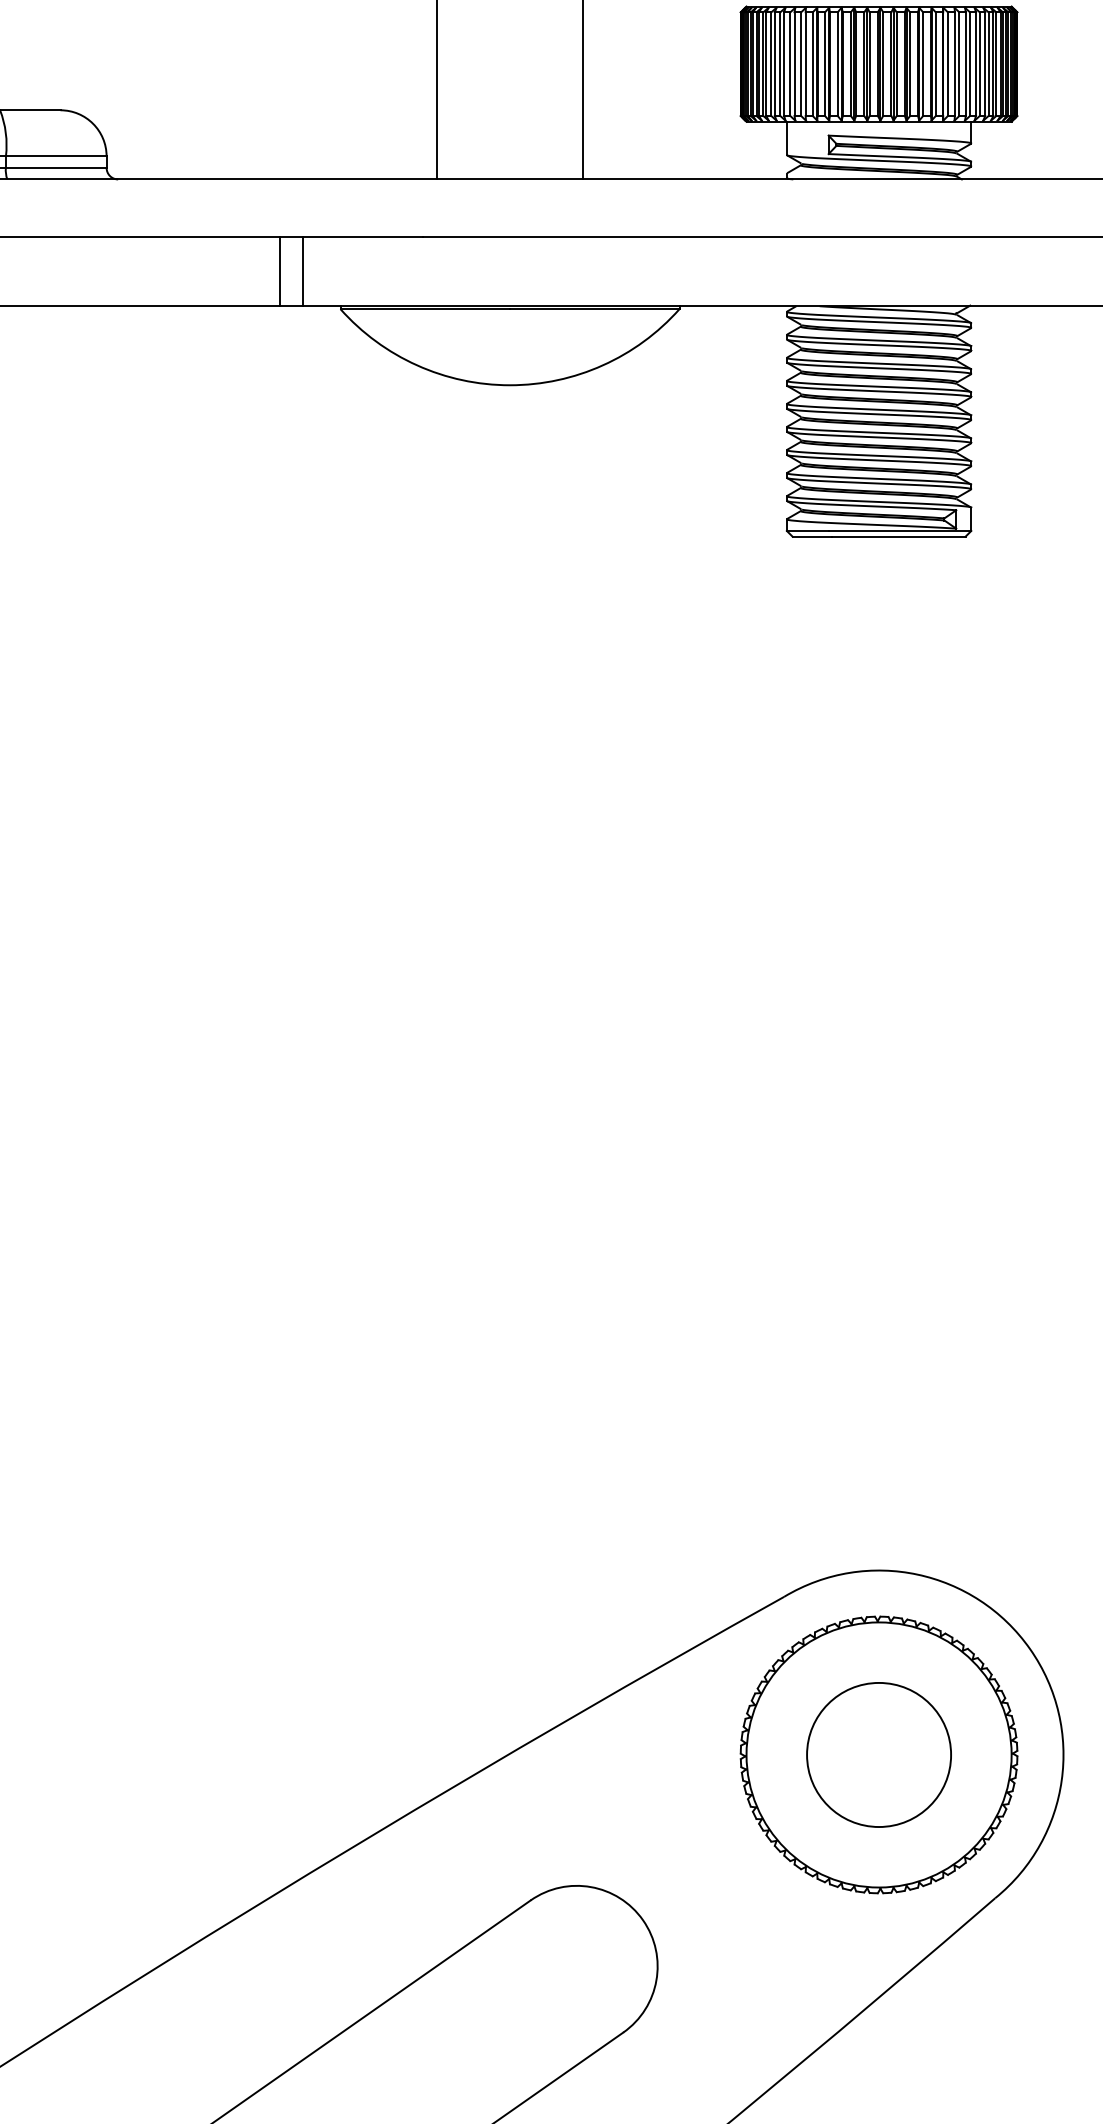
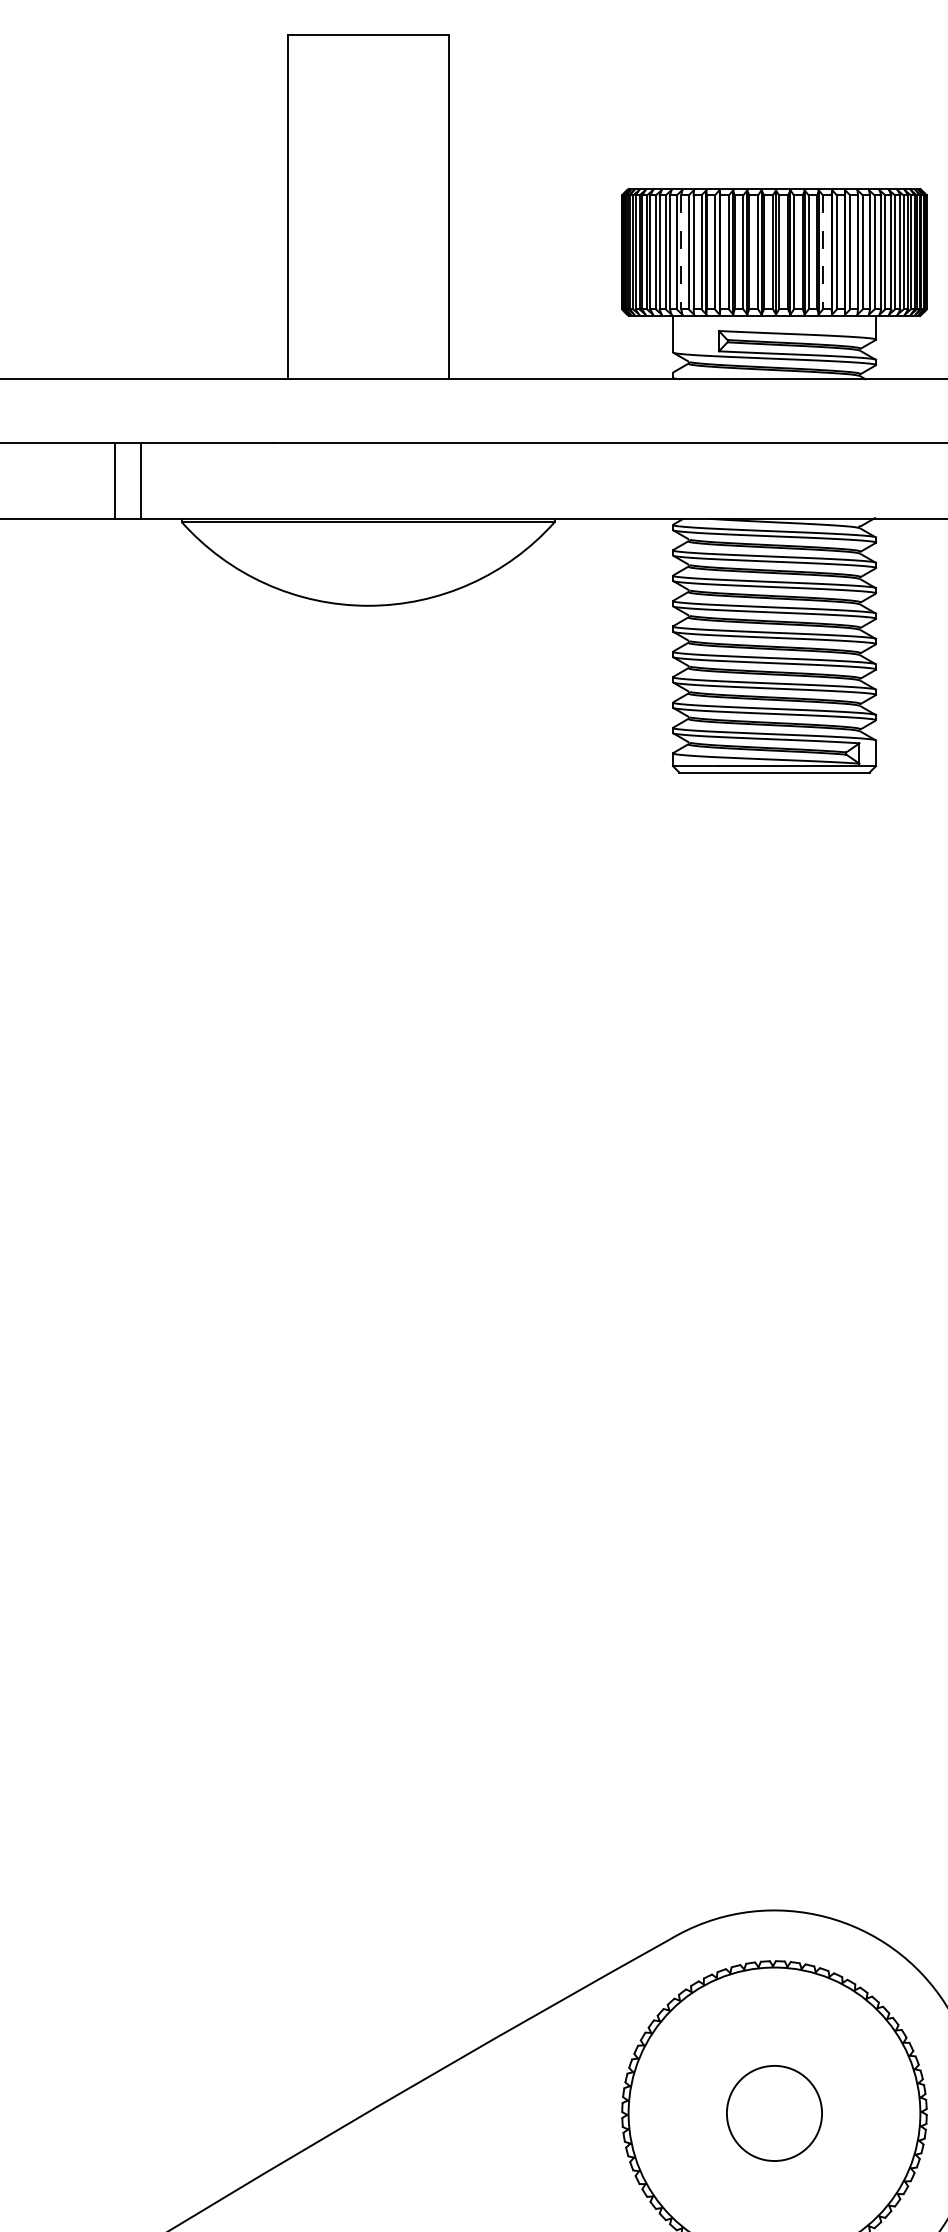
line: (794, 64) -> (681, 252), solid -> dashed
line: (923, 64) -> (823, 252), solid -> dashed
circle: (879, 1754) -> (774, 2112), size x0.6

